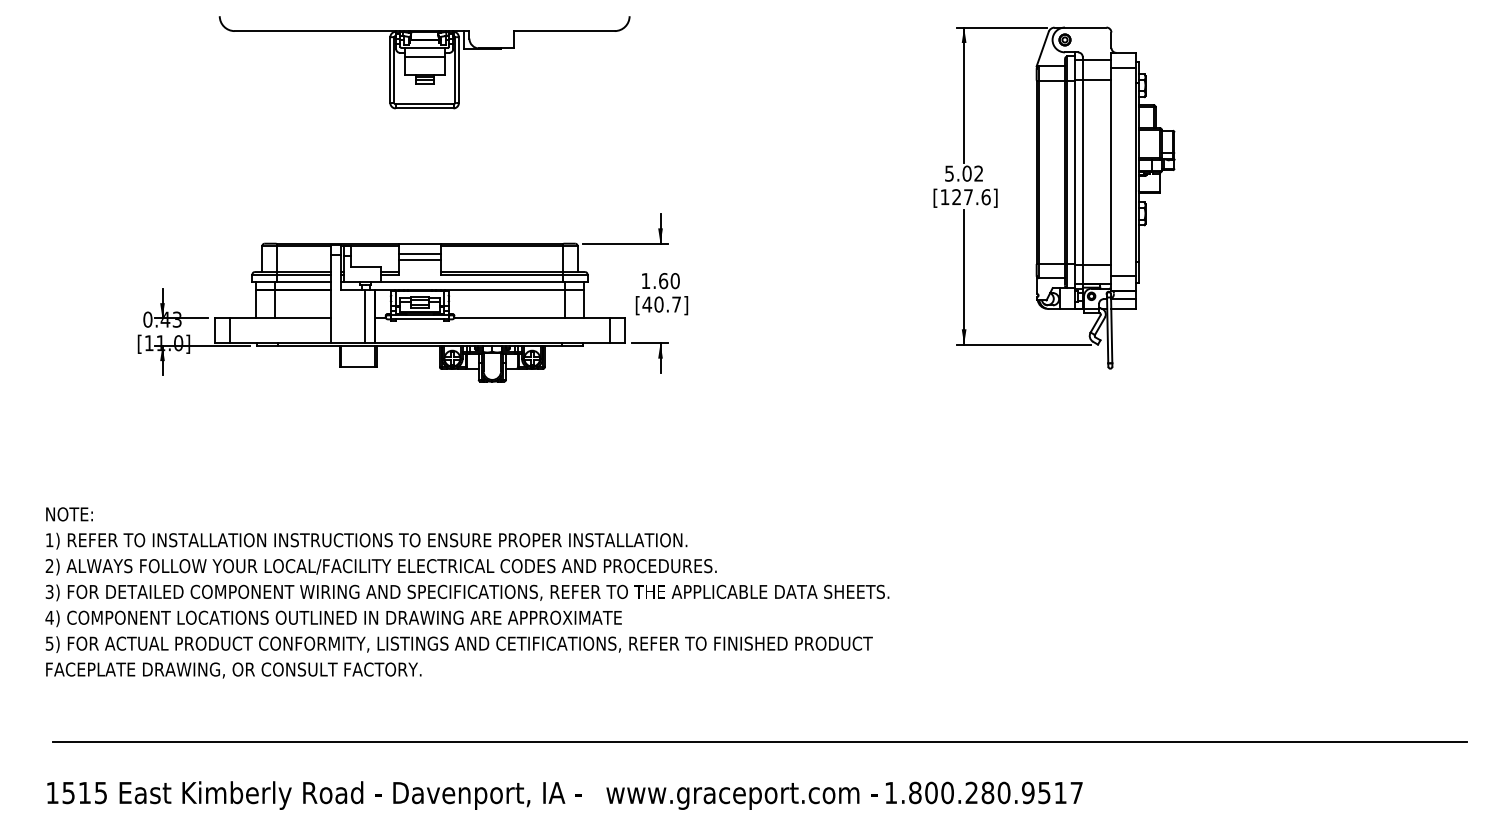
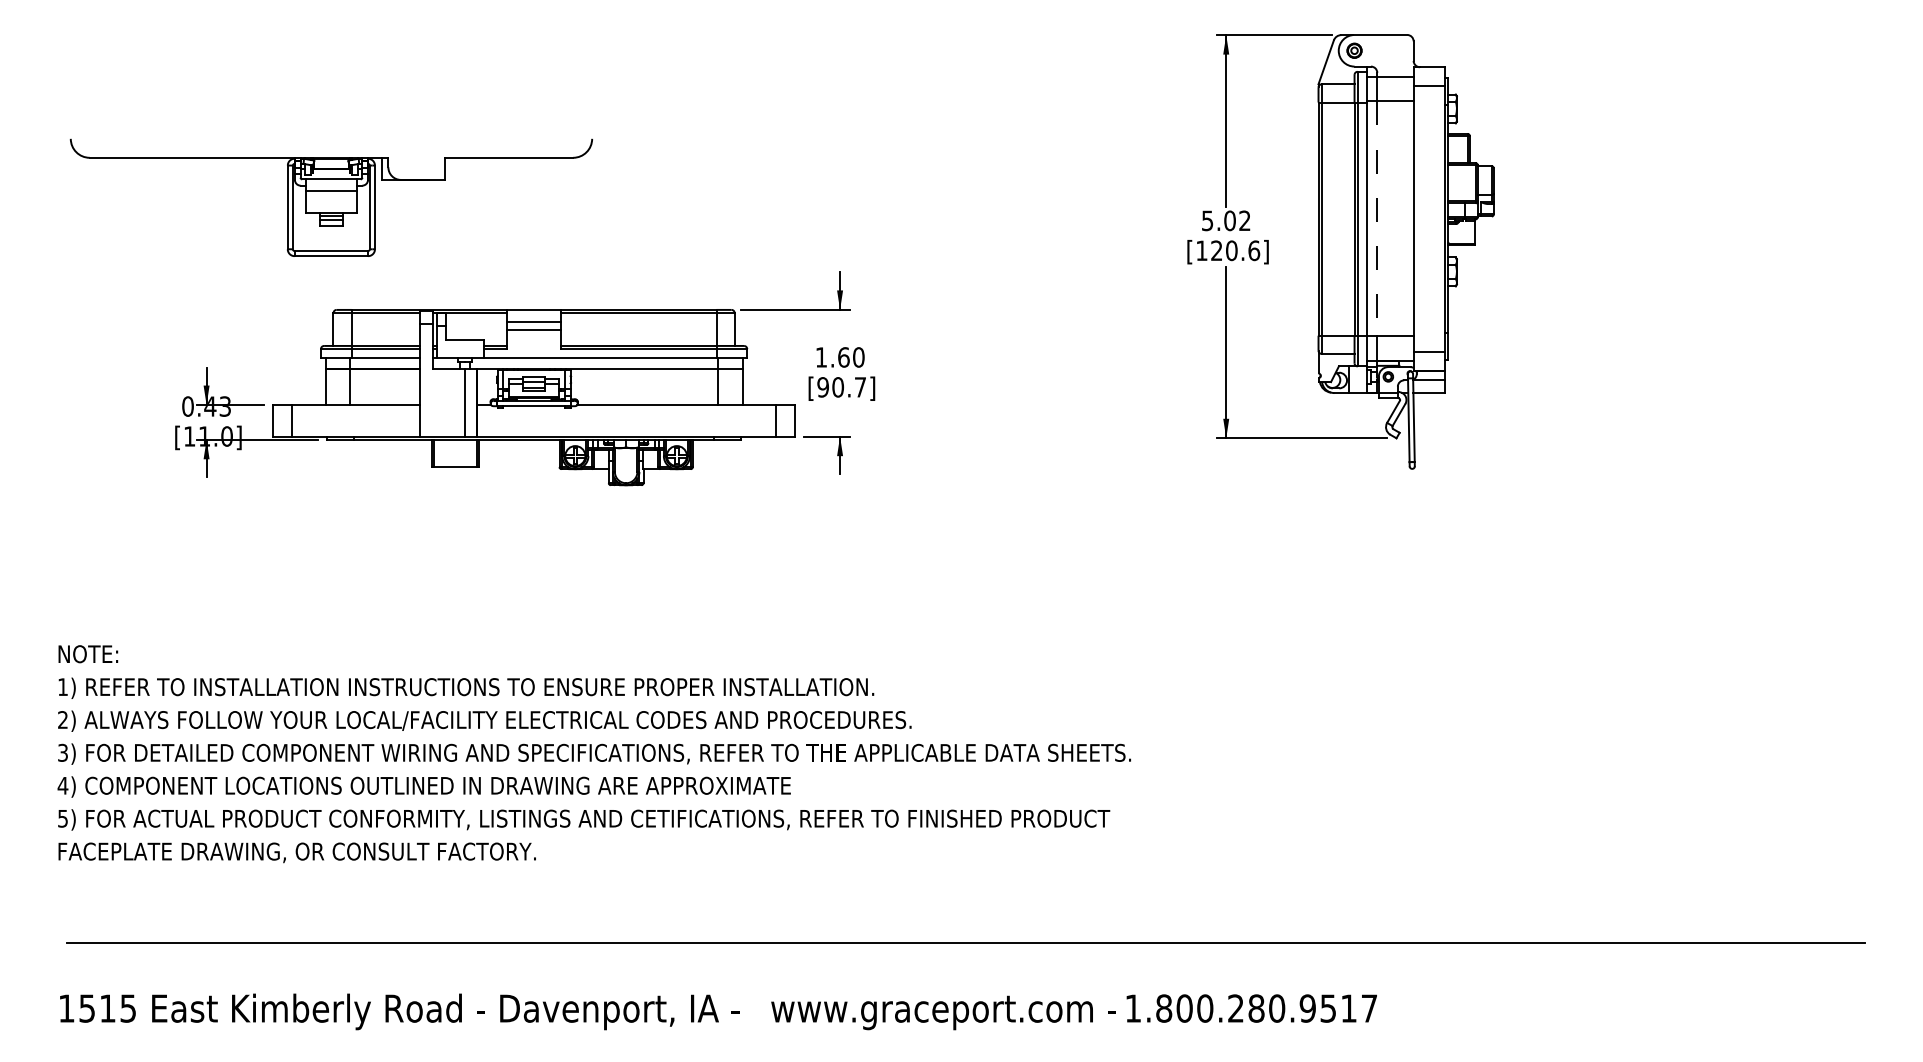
part: (424, 62) -> (331, 197), moved
line: (1082, 172) -> (1376, 219), solid -> dashed
text: (968, 197) -> (1231, 251), [127.6] -> [120.6]
text: (647, 304) -> (823, 387), [40.7] -> [90.7]

